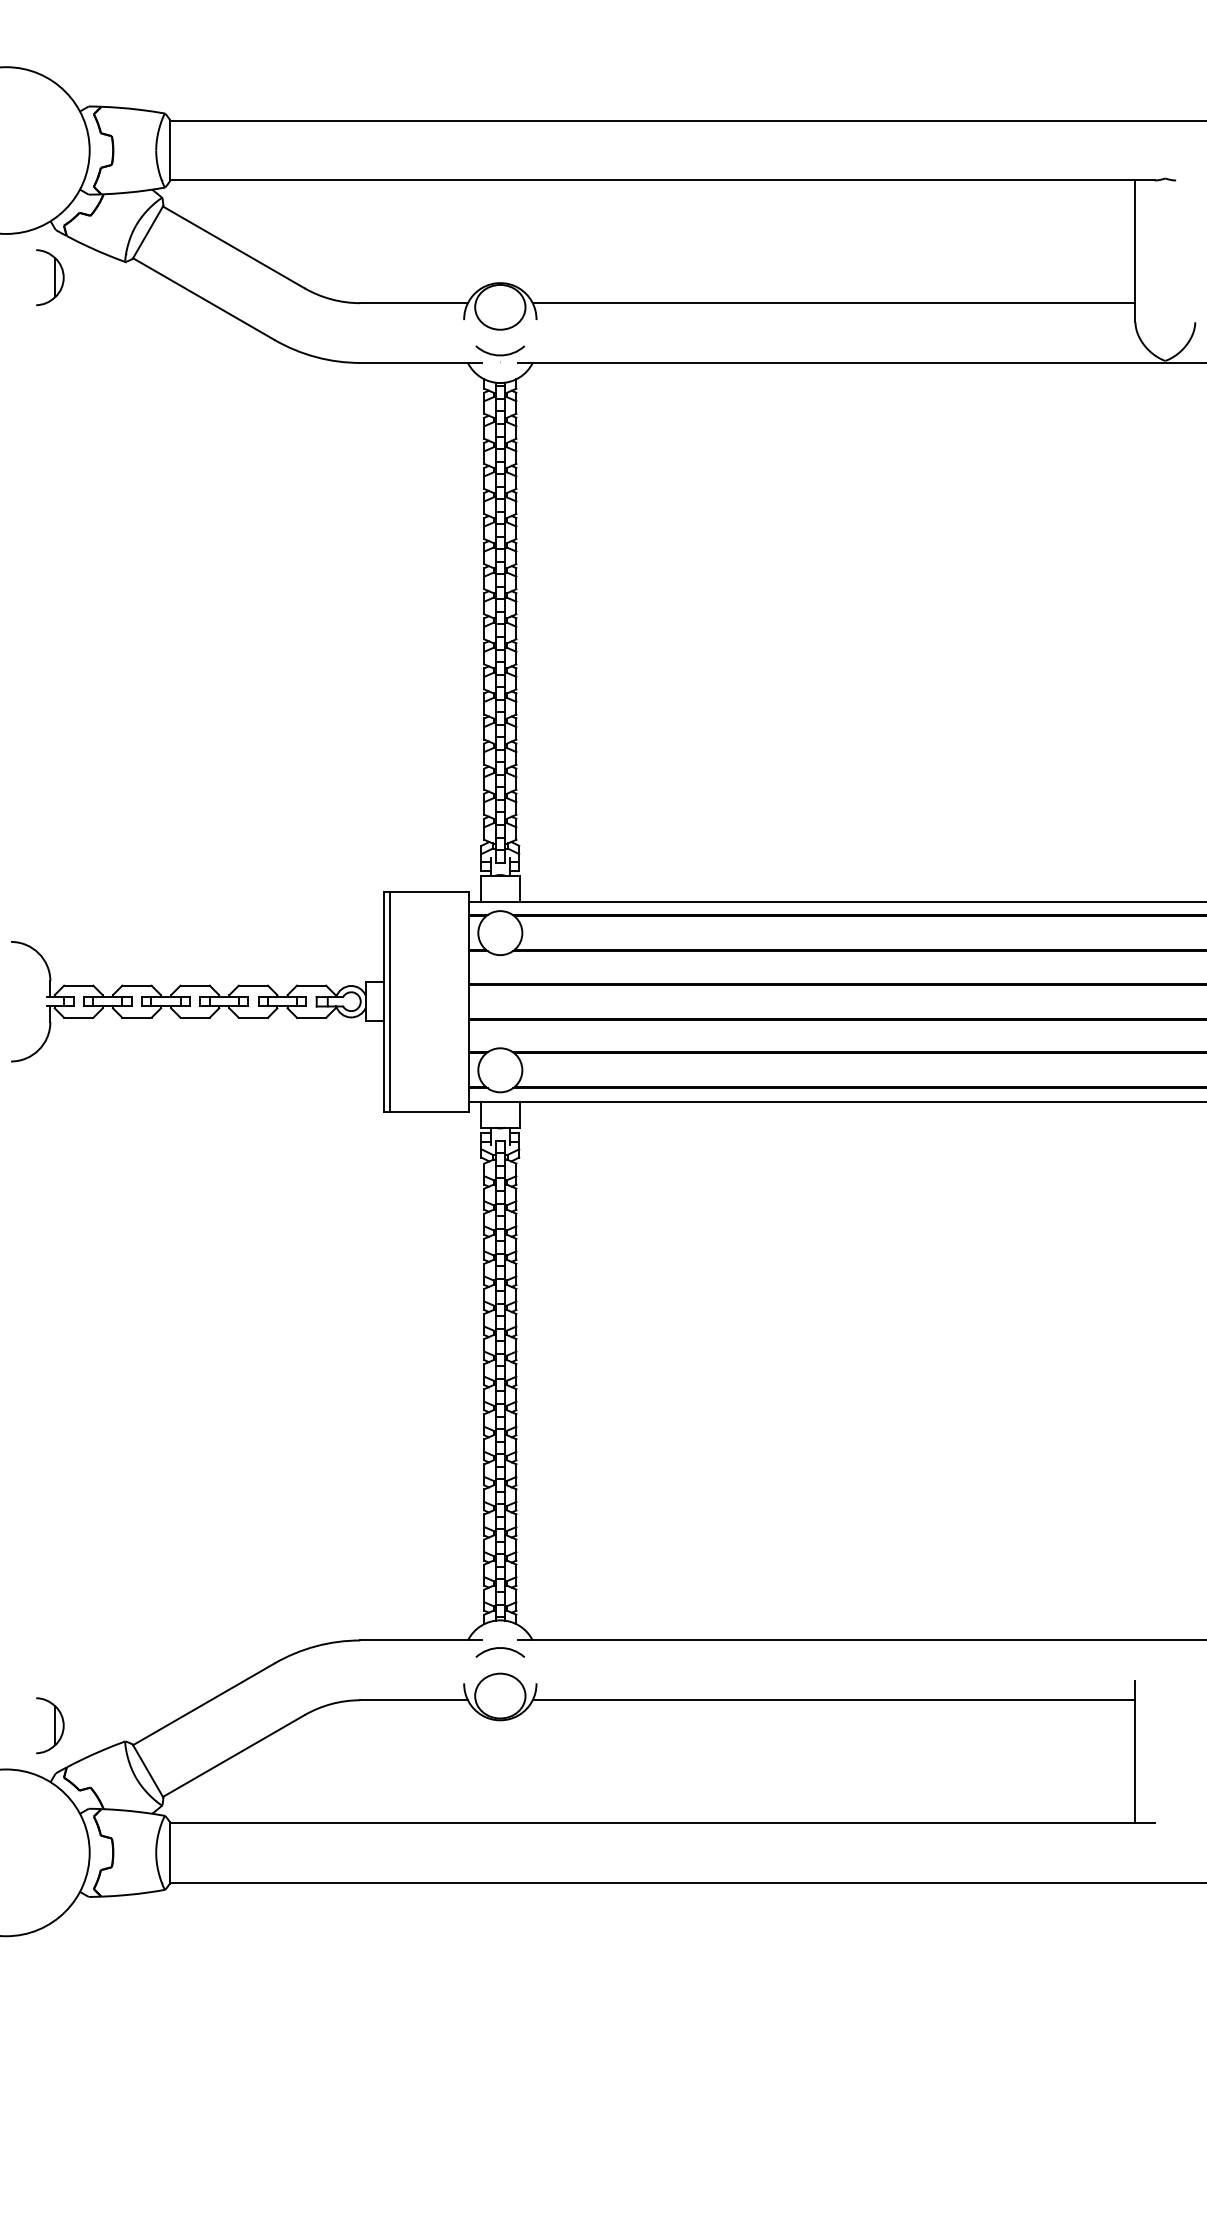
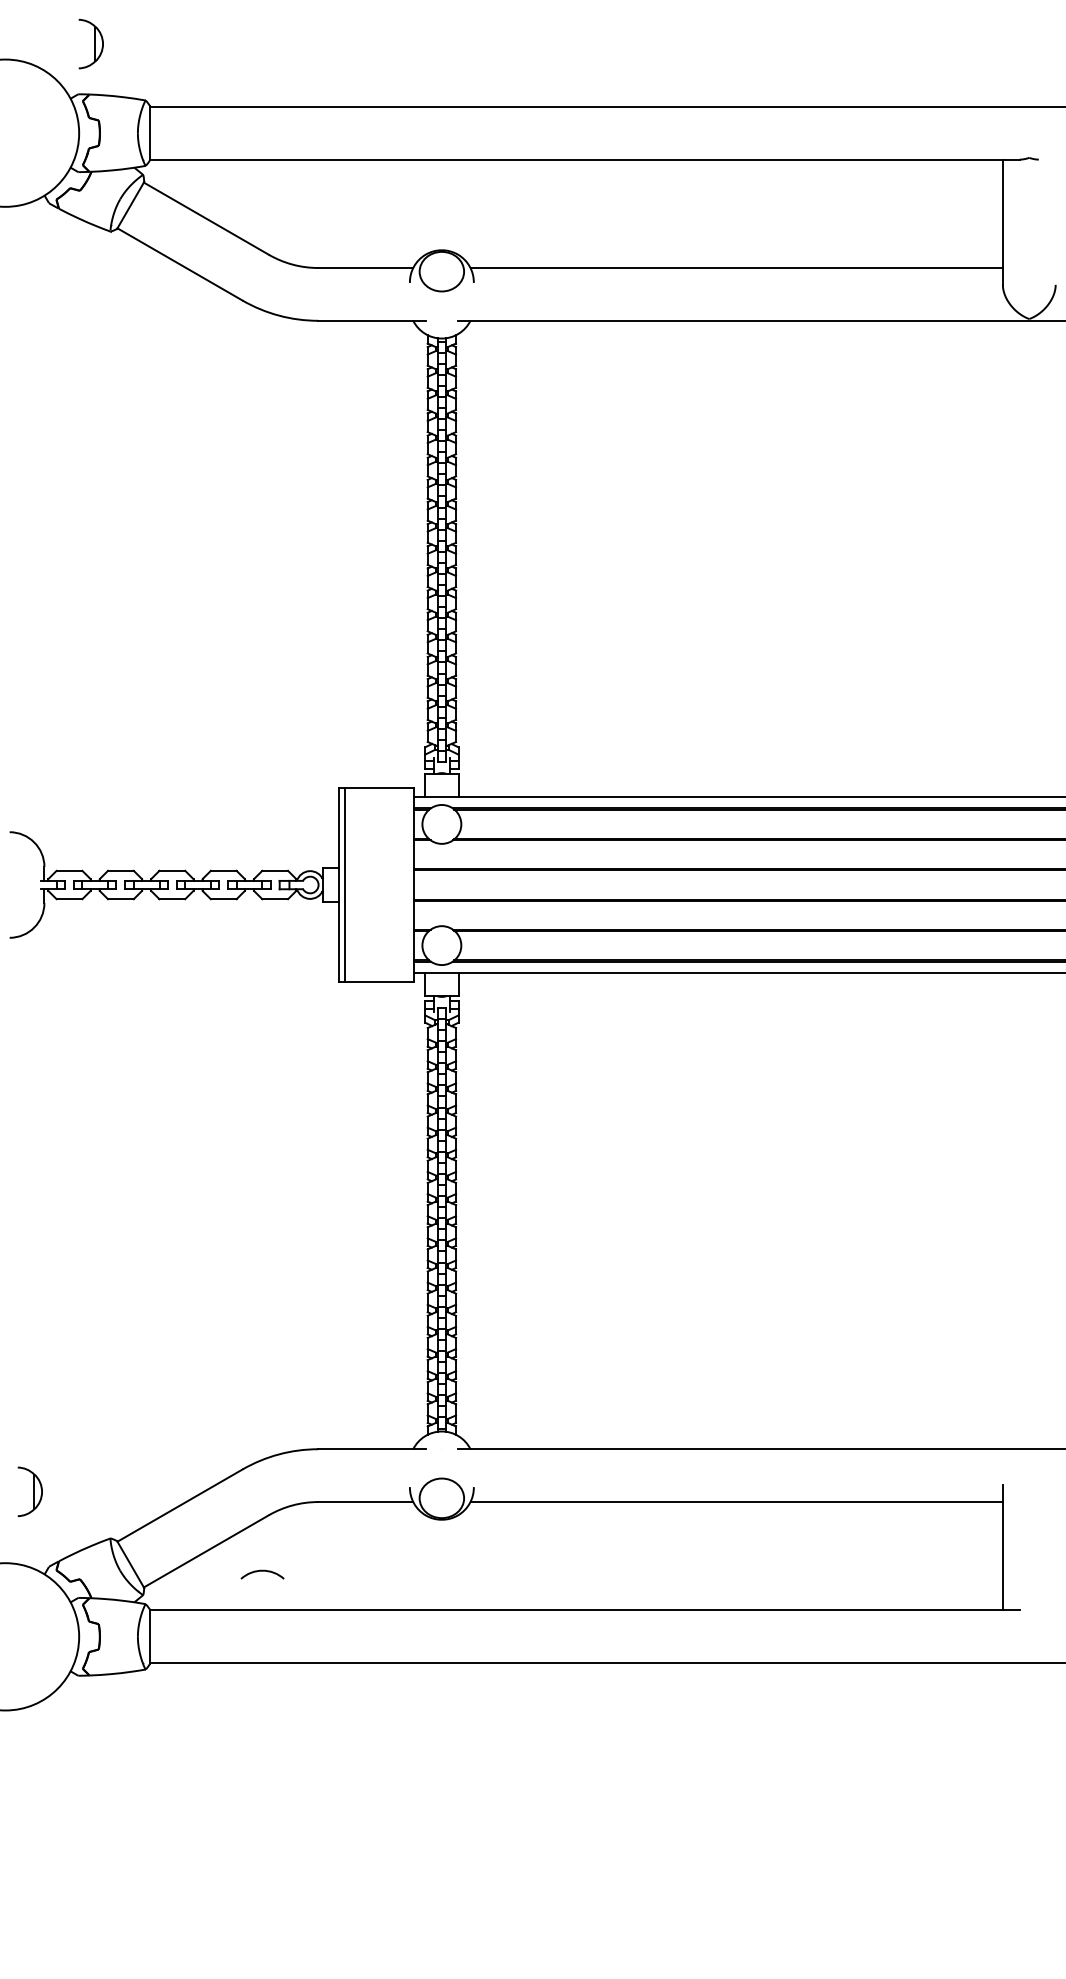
part: (50, 277) -> (91, 43), moved
part: (500, 354) -> (442, 313), removed
arc: (500, 1648) -> (262, 1571), moved
part: (50, 1725) -> (30, 1491), moved

